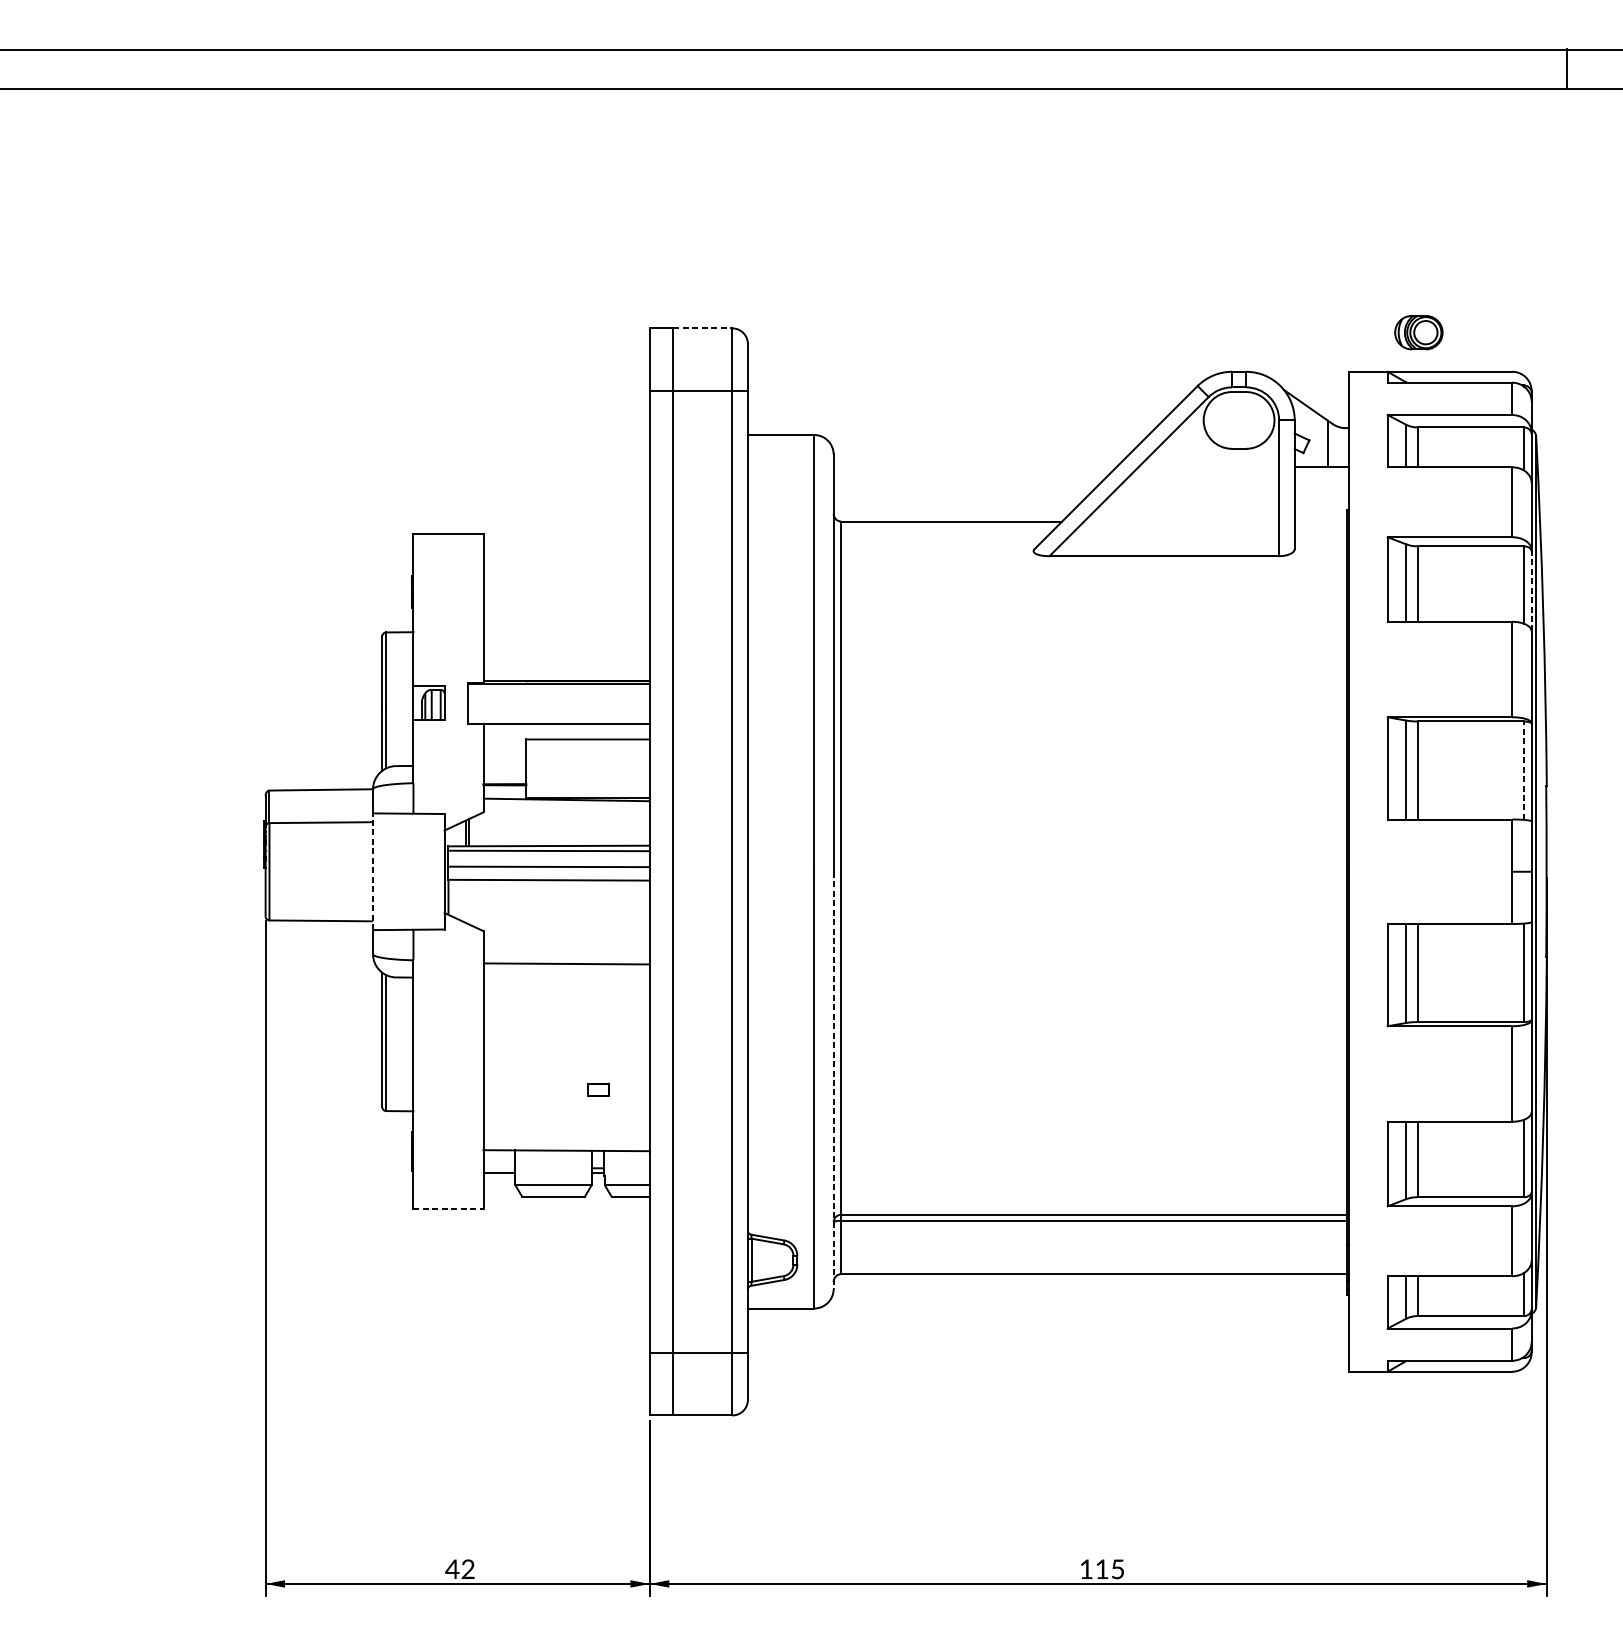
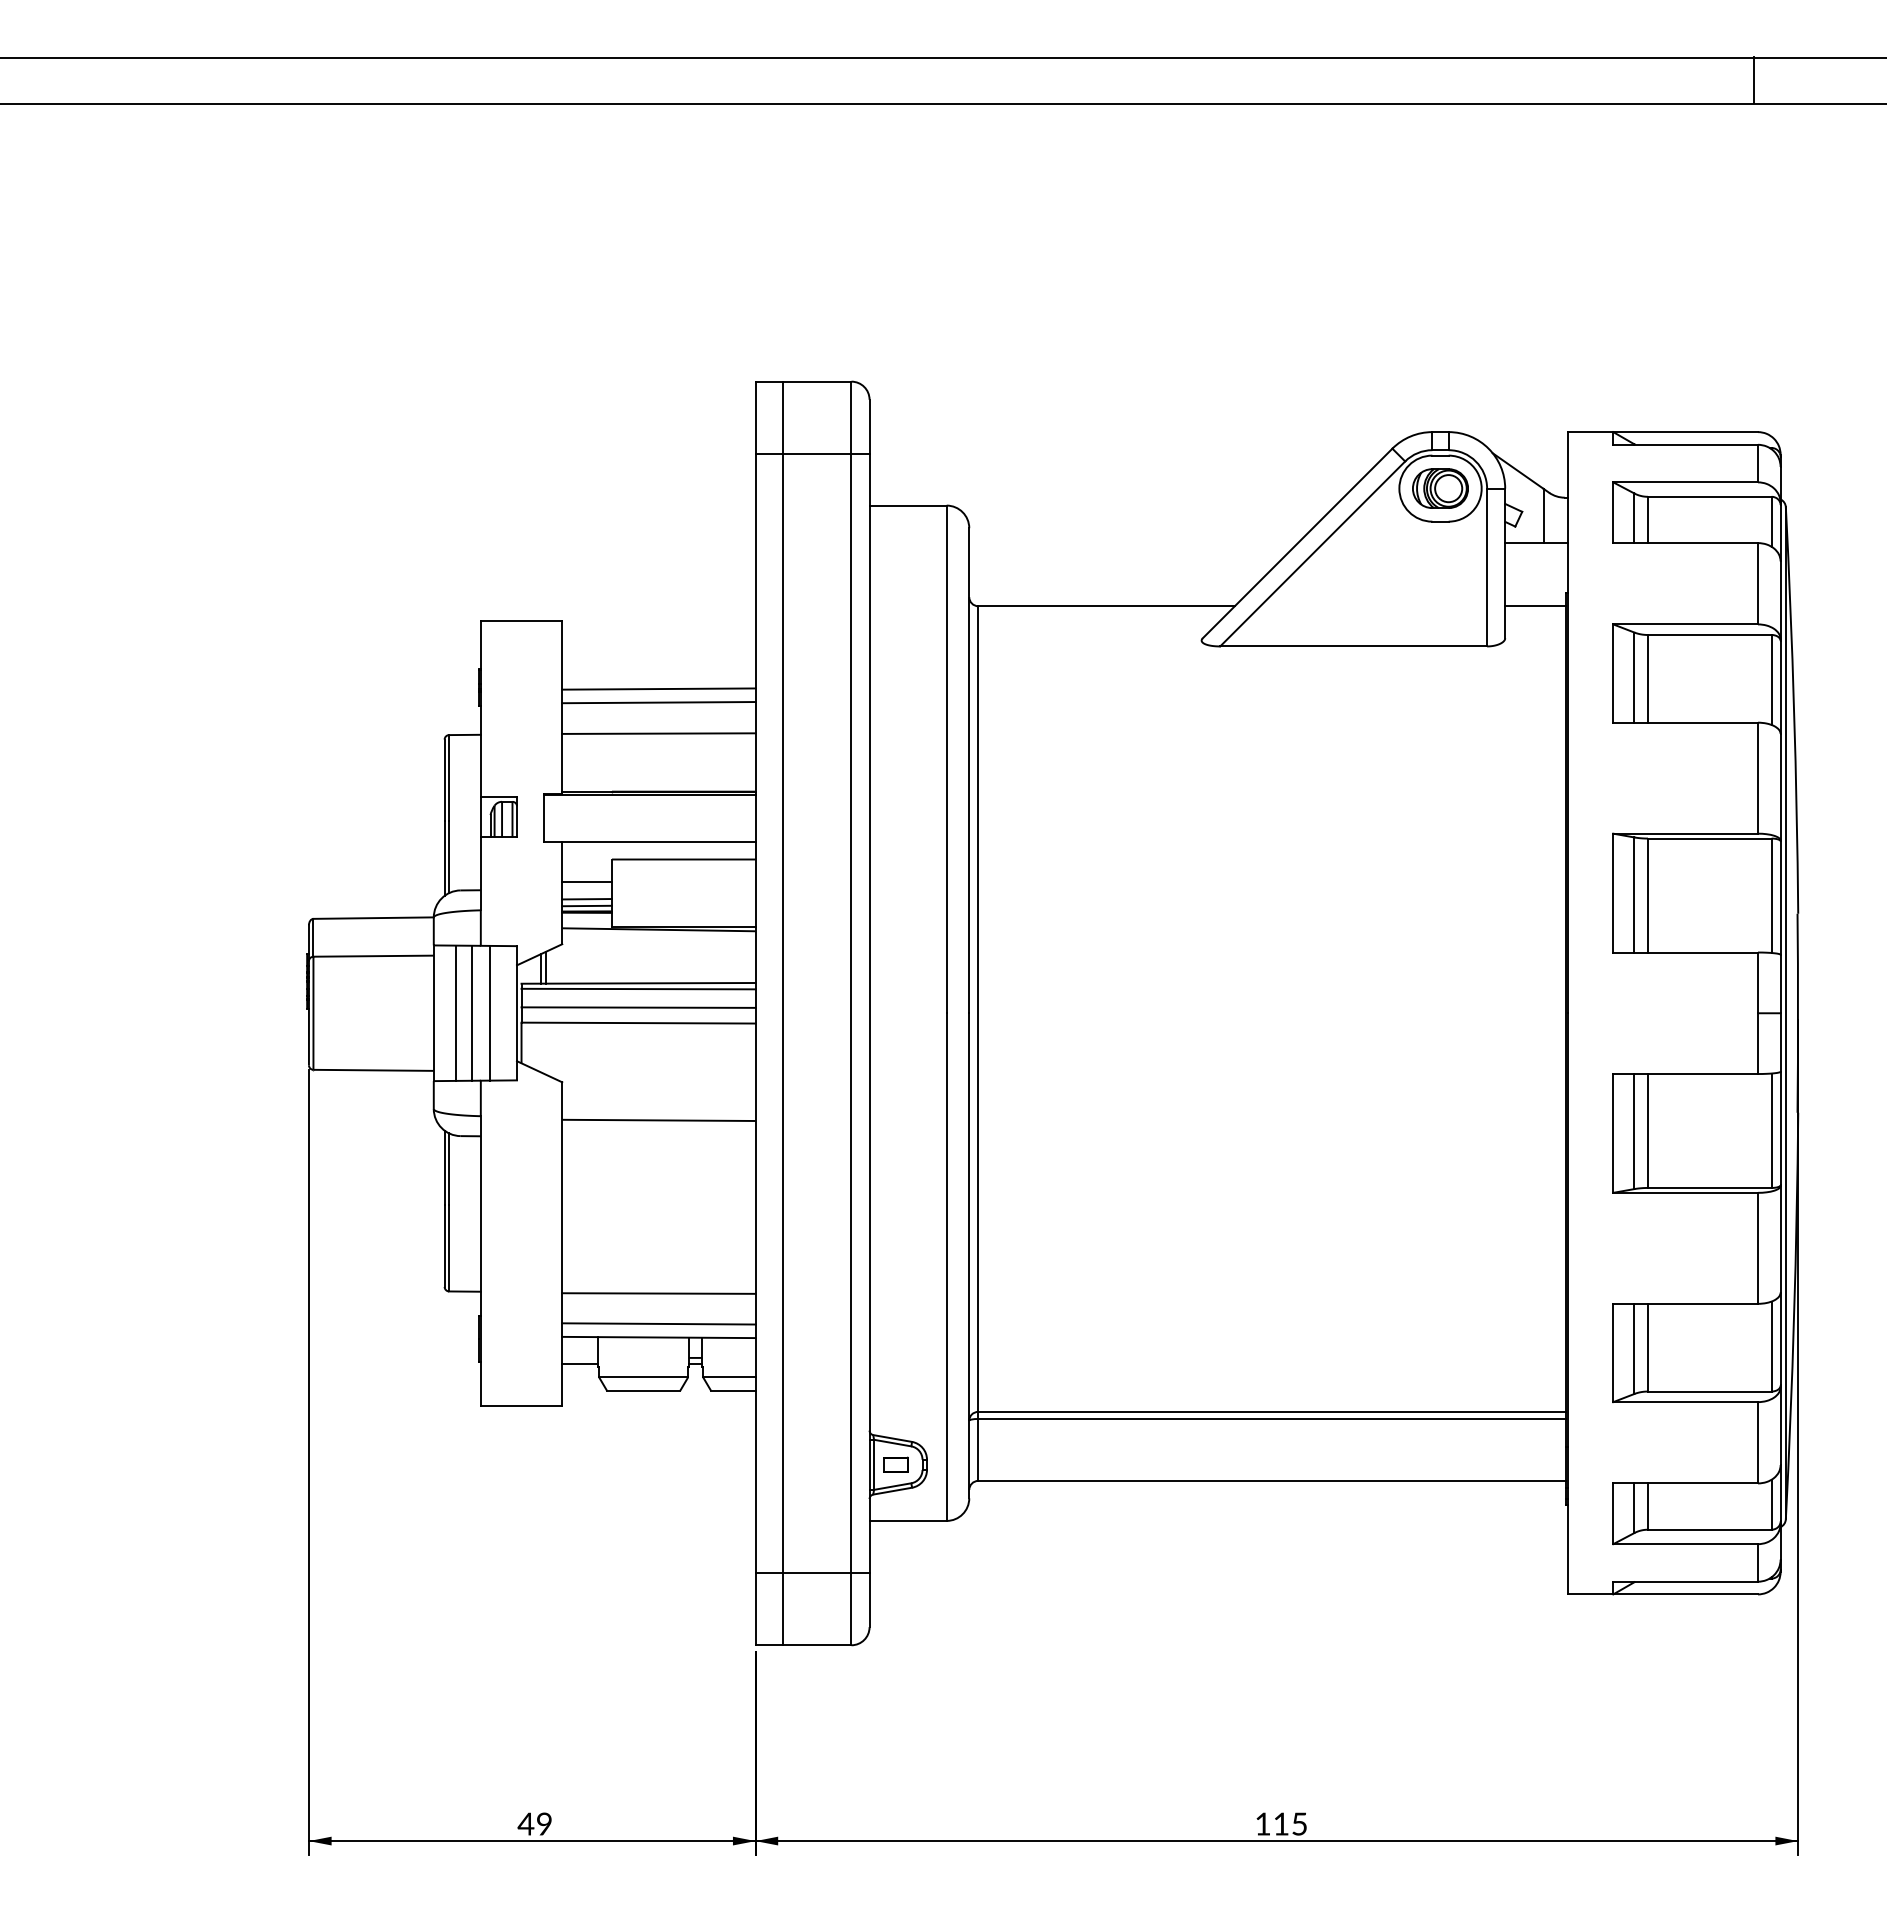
line: (1566, 68) -> (1754, 79), moved
line: (703, 328) -> (817, 381), dashed -> solid
part: (1418, 332) -> (1440, 488), moved
line: (1320, 521) -> (1535, 606), added
line: (1531, 591) -> (1780, 687), dashed -> solid
line: (566, 592) -> (658, 688), added
line: (566, 604) -> (658, 702), added
line: (566, 631) -> (658, 733), added
line: (504, 759) -> (586, 882), added
line: (1523, 770) -> (1771, 895), dashed -> solid
line: (504, 773) -> (586, 899), added
line: (504, 779) -> (586, 905), added
line: (372, 871) -> (433, 1013), dashed -> solid
line: (392, 871) -> (456, 1012), added
line: (405, 871) -> (471, 1012), added
line: (420, 871) -> (489, 1012), added
line: (833, 1080) -> (969, 1255), dashed -> solid
part: (598, 1089) -> (895, 1464), moved
line: (566, 1112) -> (658, 1293), added
line: (566, 1138) -> (658, 1323), added
line: (448, 1209) -> (521, 1405), dashed -> solid
text: (467, 1569) -> (543, 1824), 42 -> 49

